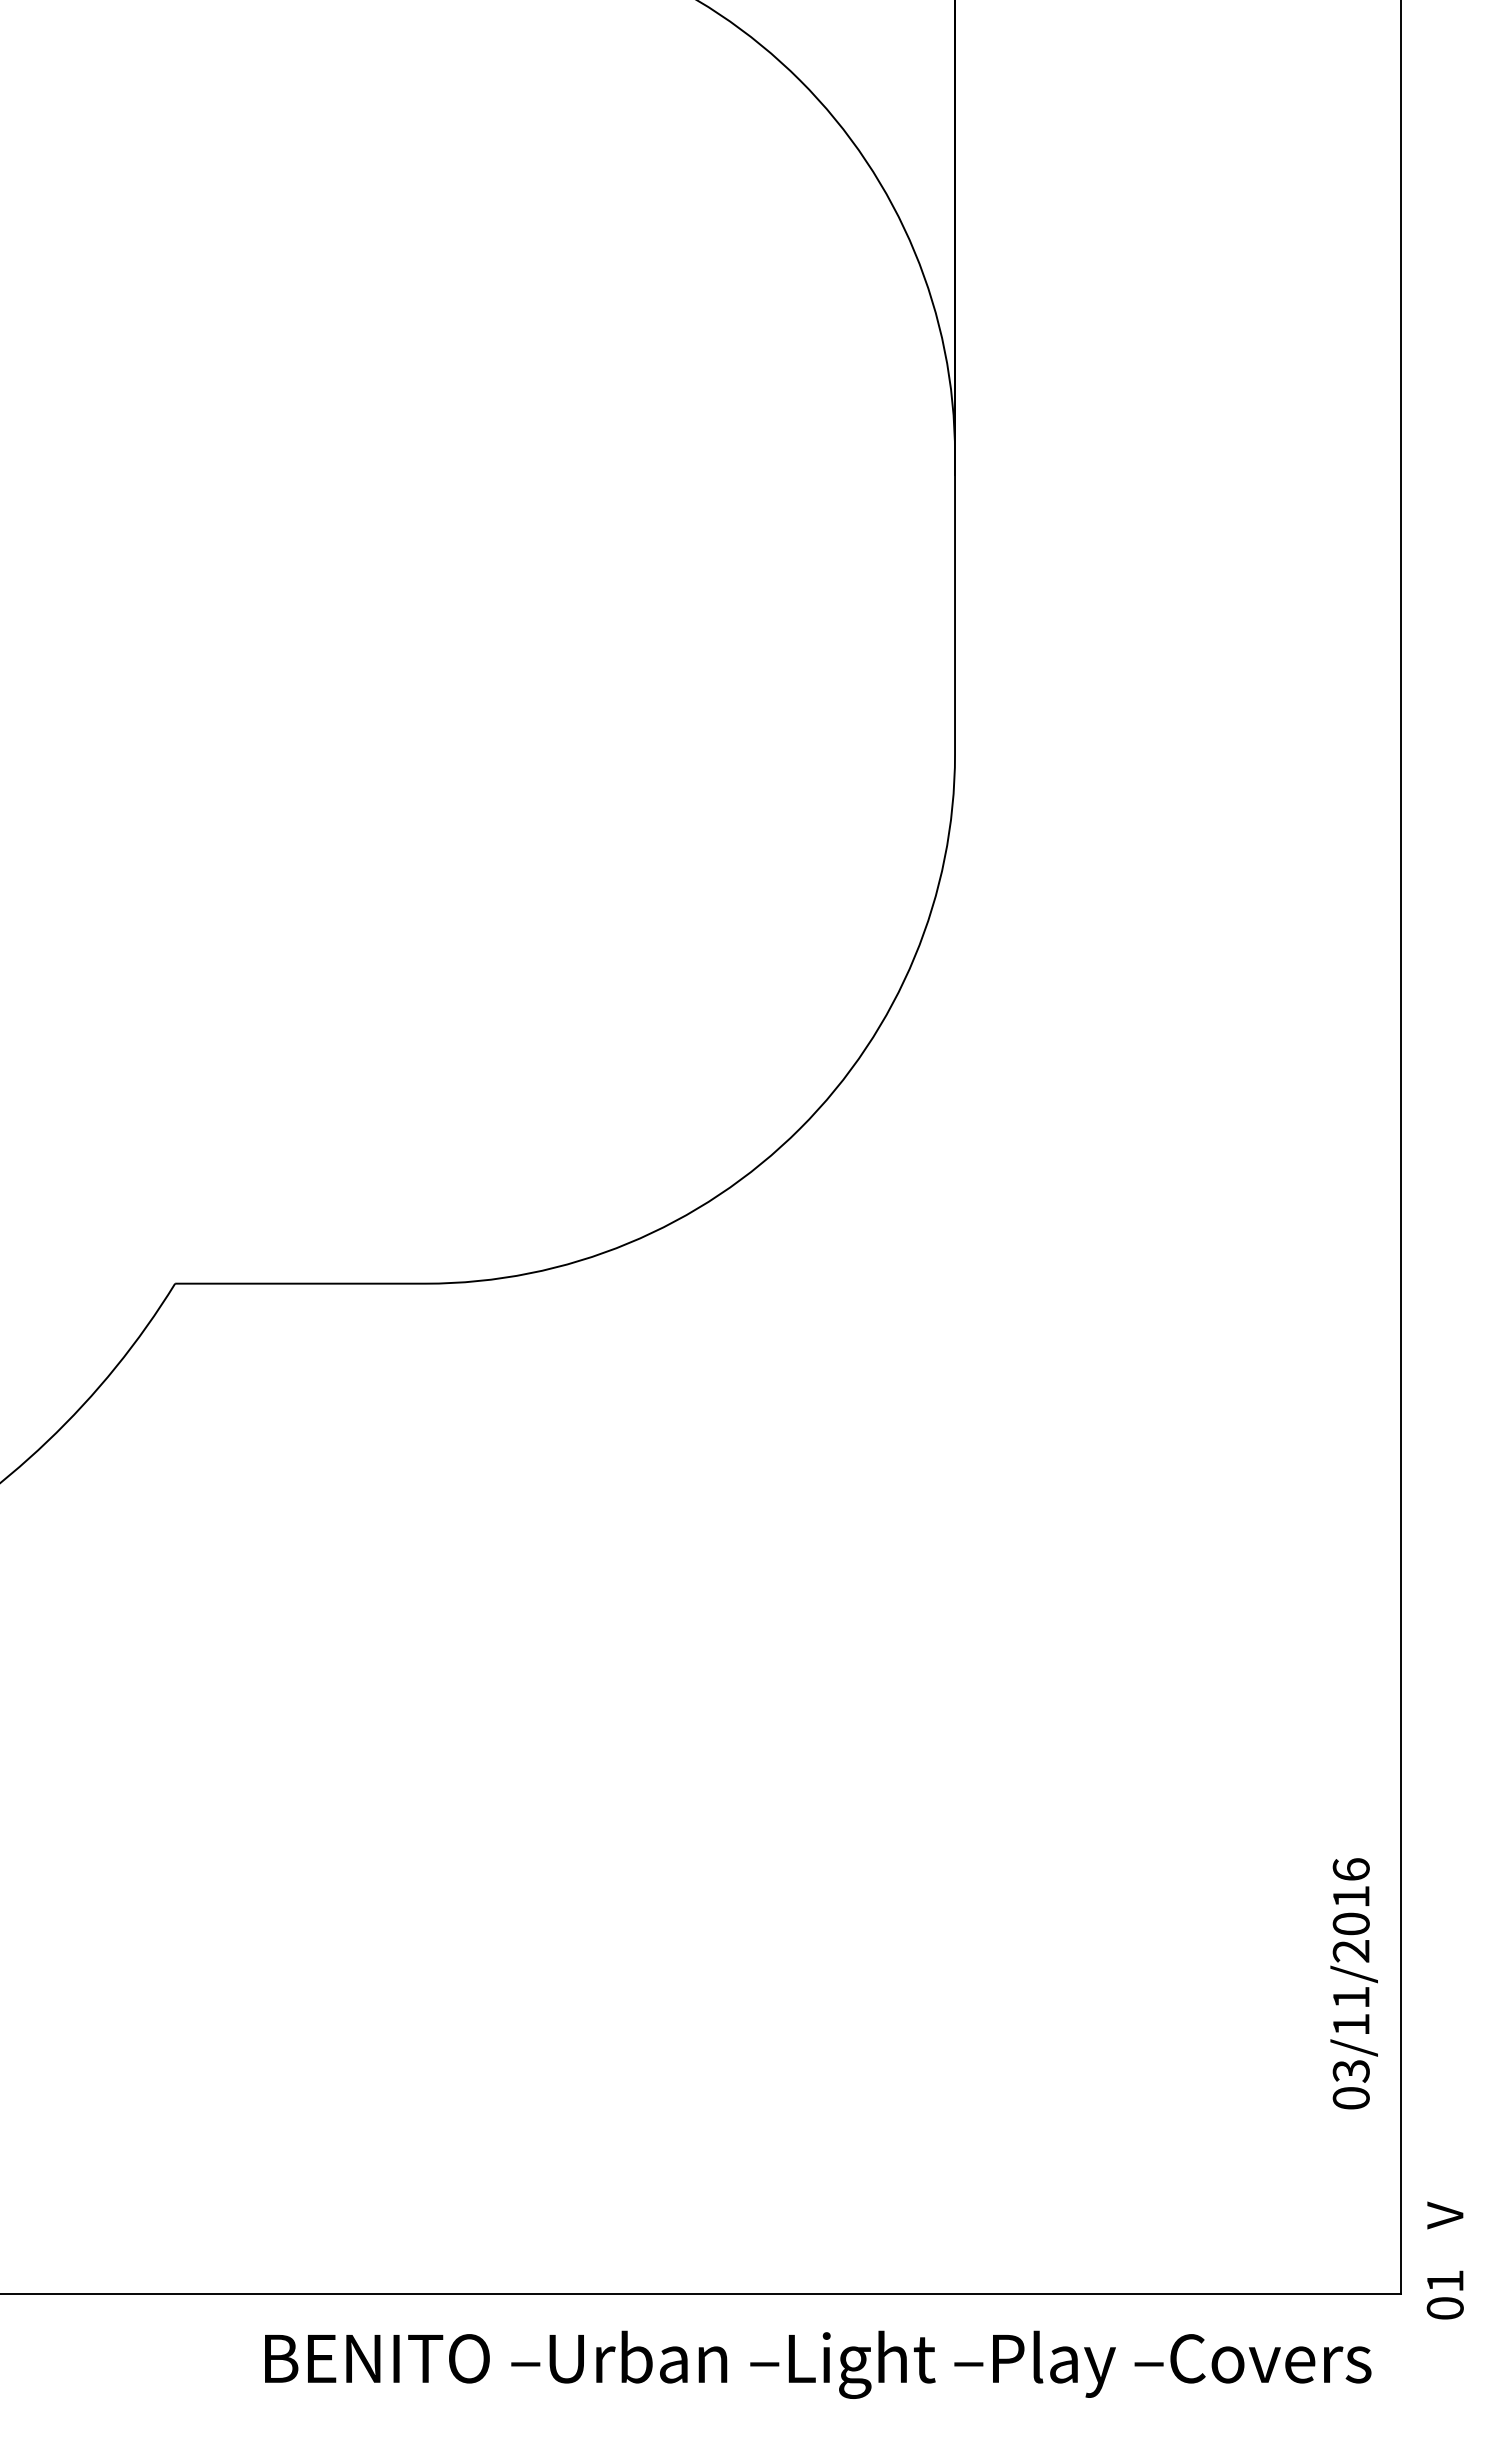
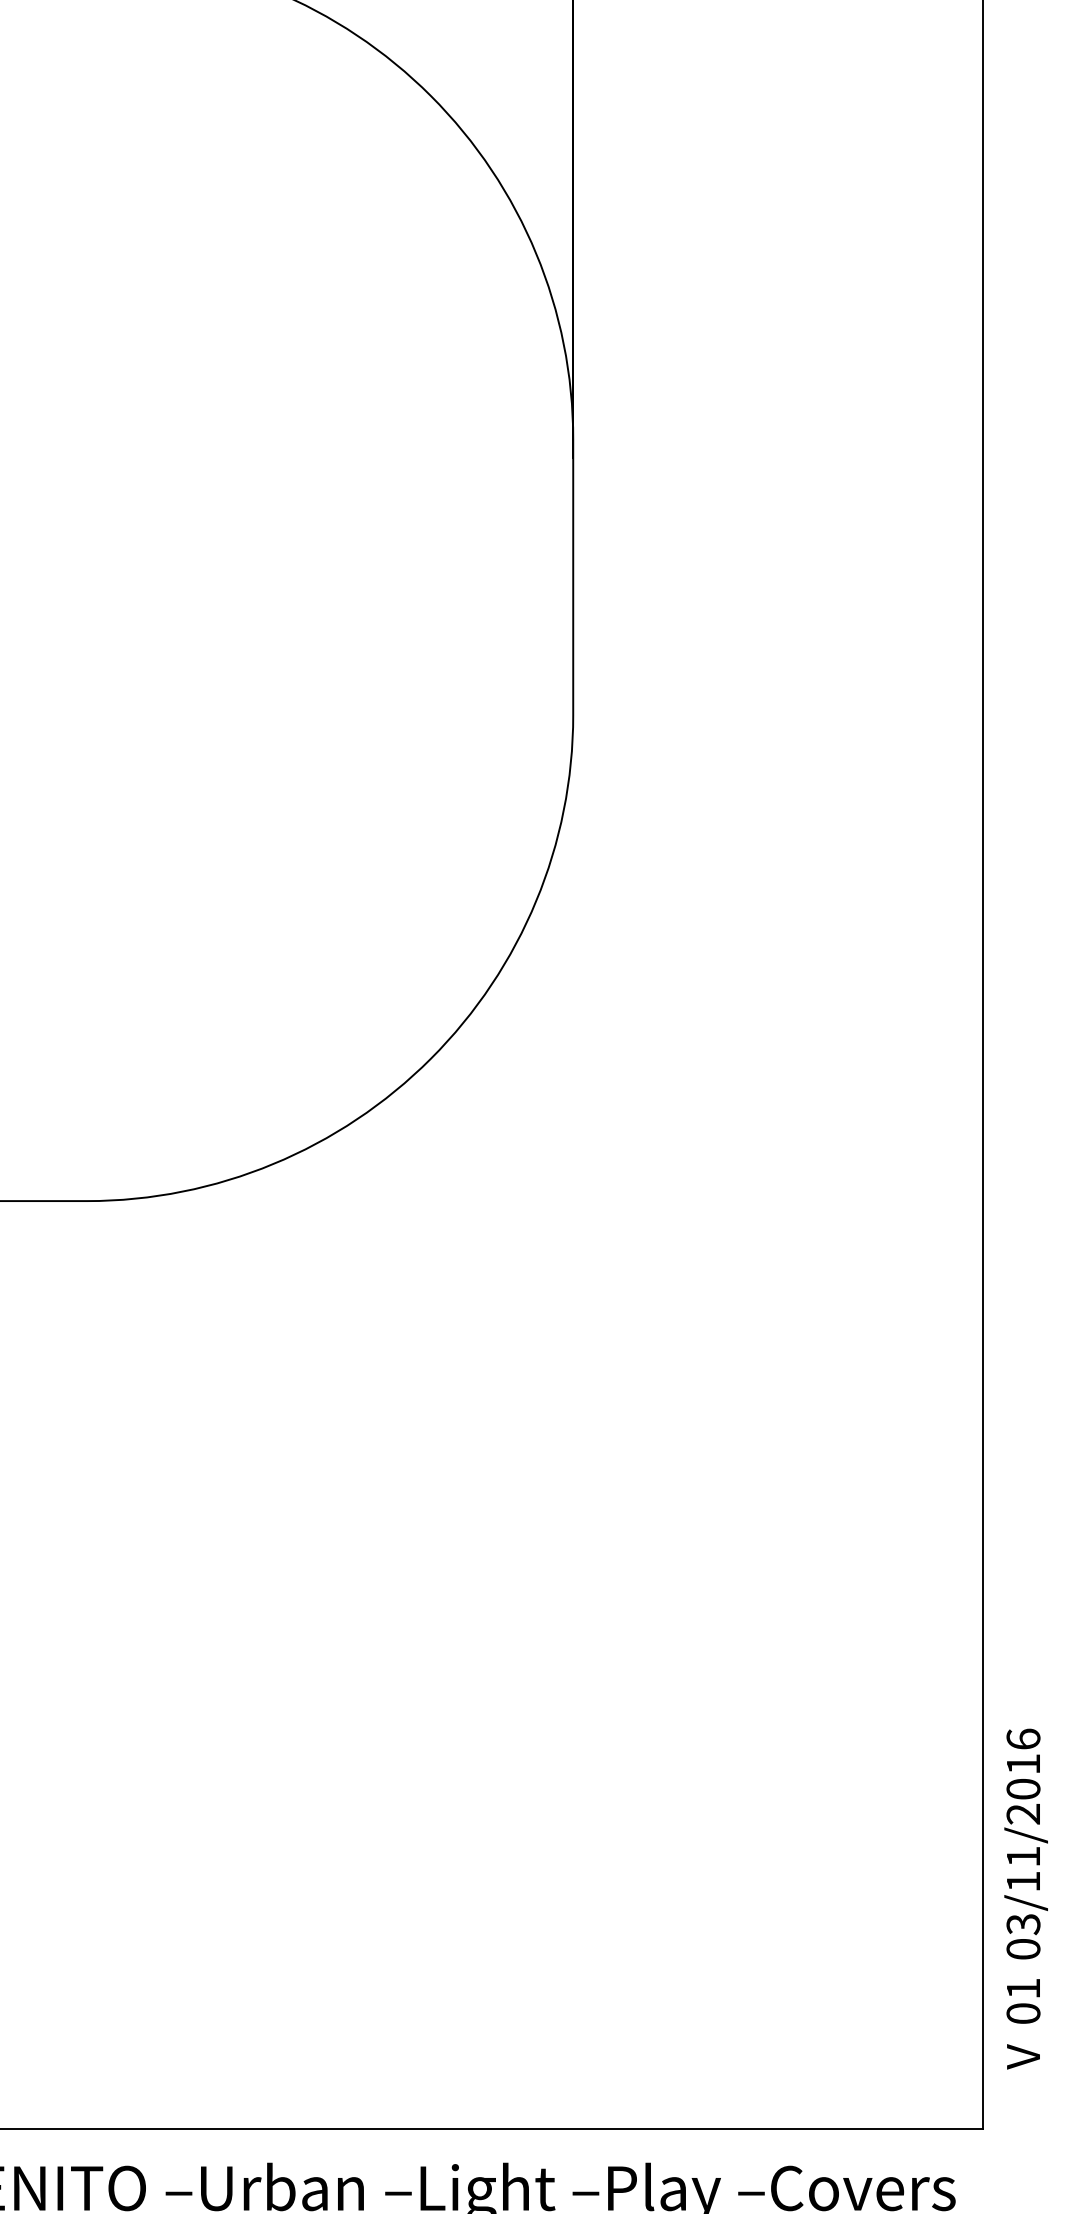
text: (1353, 1983) -> (1025, 1843), moved
text: (1444, 2294) -> (1022, 2000), moved

